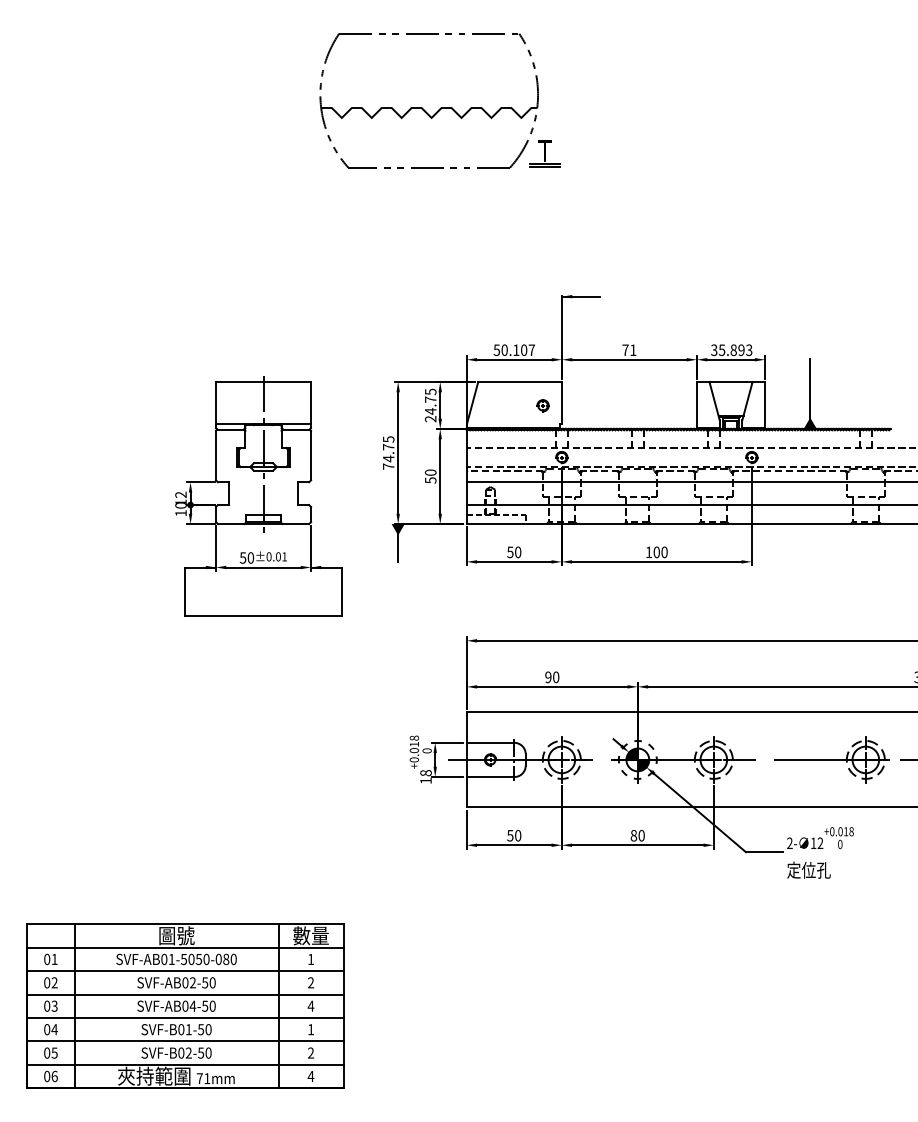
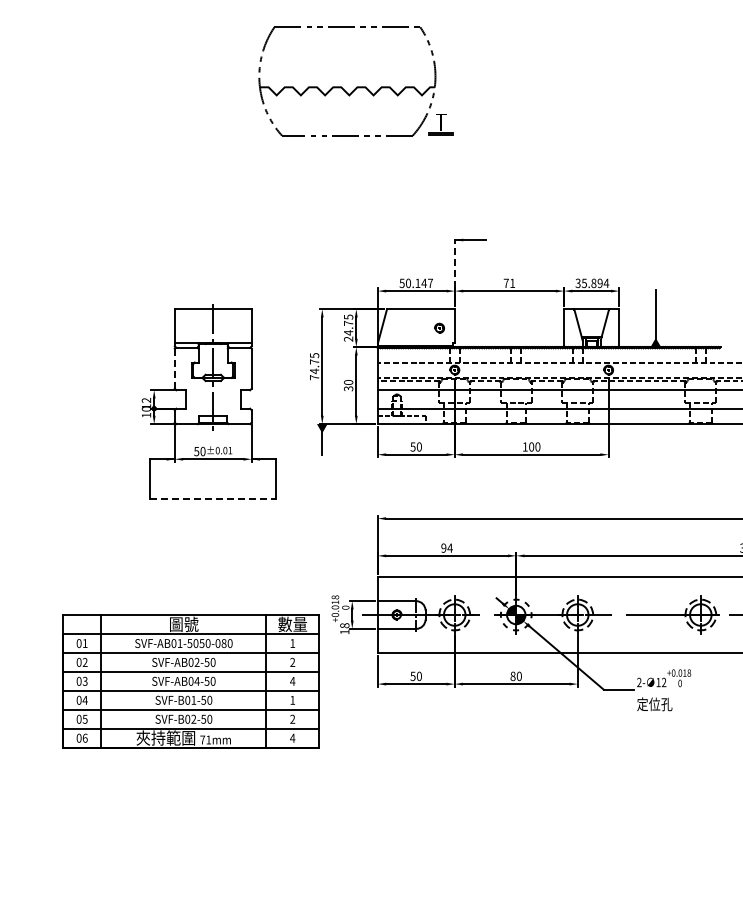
line: (561, 325) -> (454, 263), solid -> dashed
text: (523, 350) -> (423, 283), 50.107 -> 50.147
text: (749, 350) -> (606, 283), 35.893 -> 35.894
line: (215, 455) -> (174, 368), solid -> dashed
text: (429, 480) -> (347, 388), 50 -> 30
line: (263, 615) -> (213, 498), solid -> dashed
text: (555, 676) -> (449, 547), 90 -> 94
part: (184, 1006) -> (190, 681), moved

